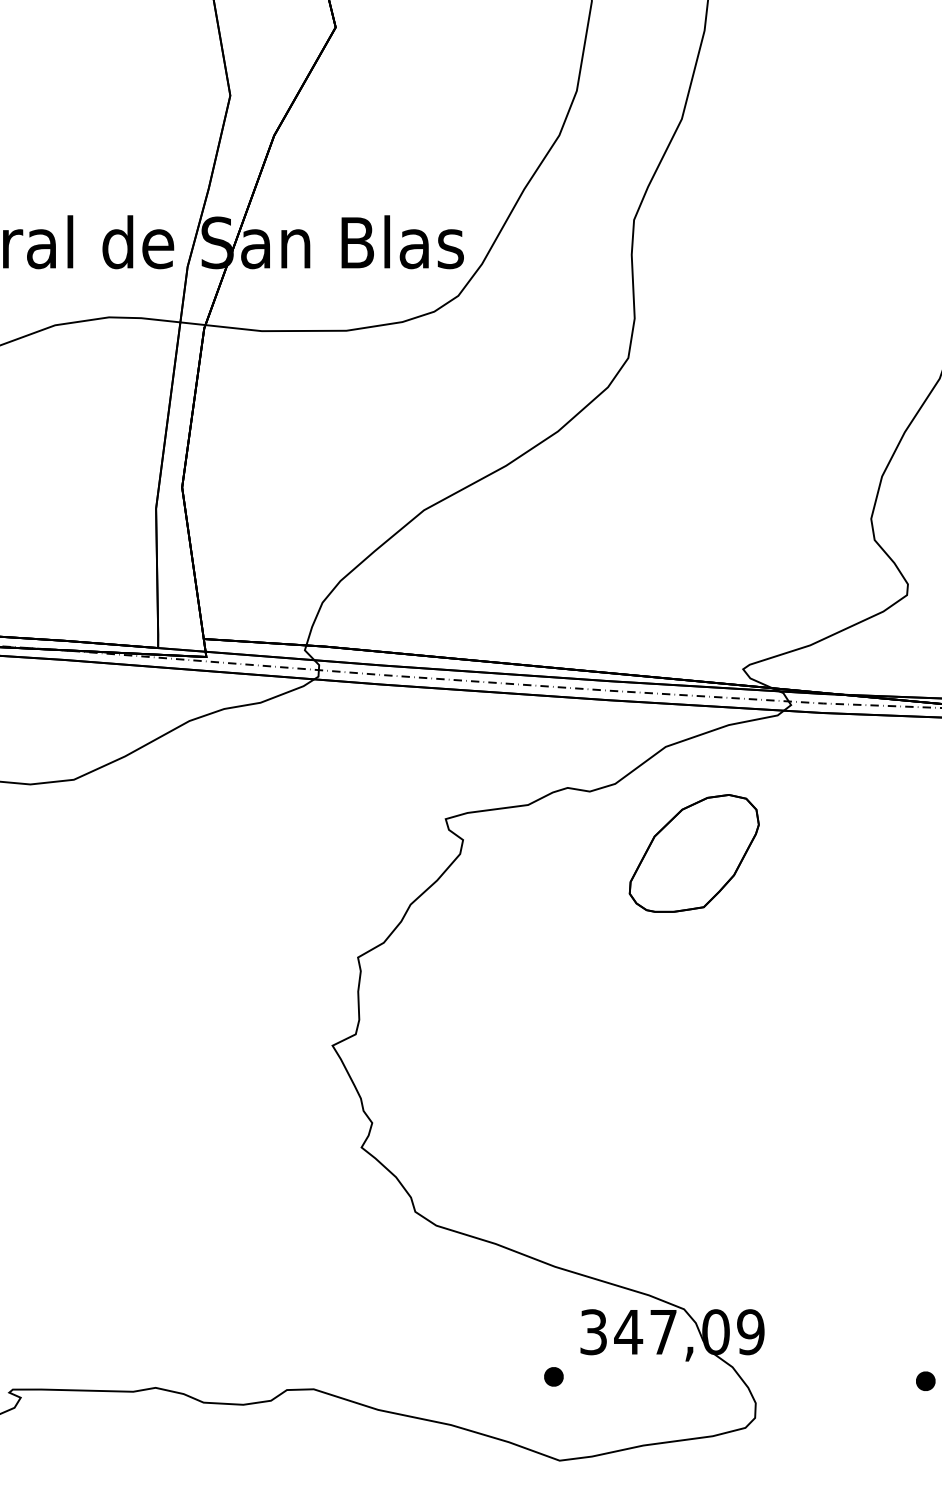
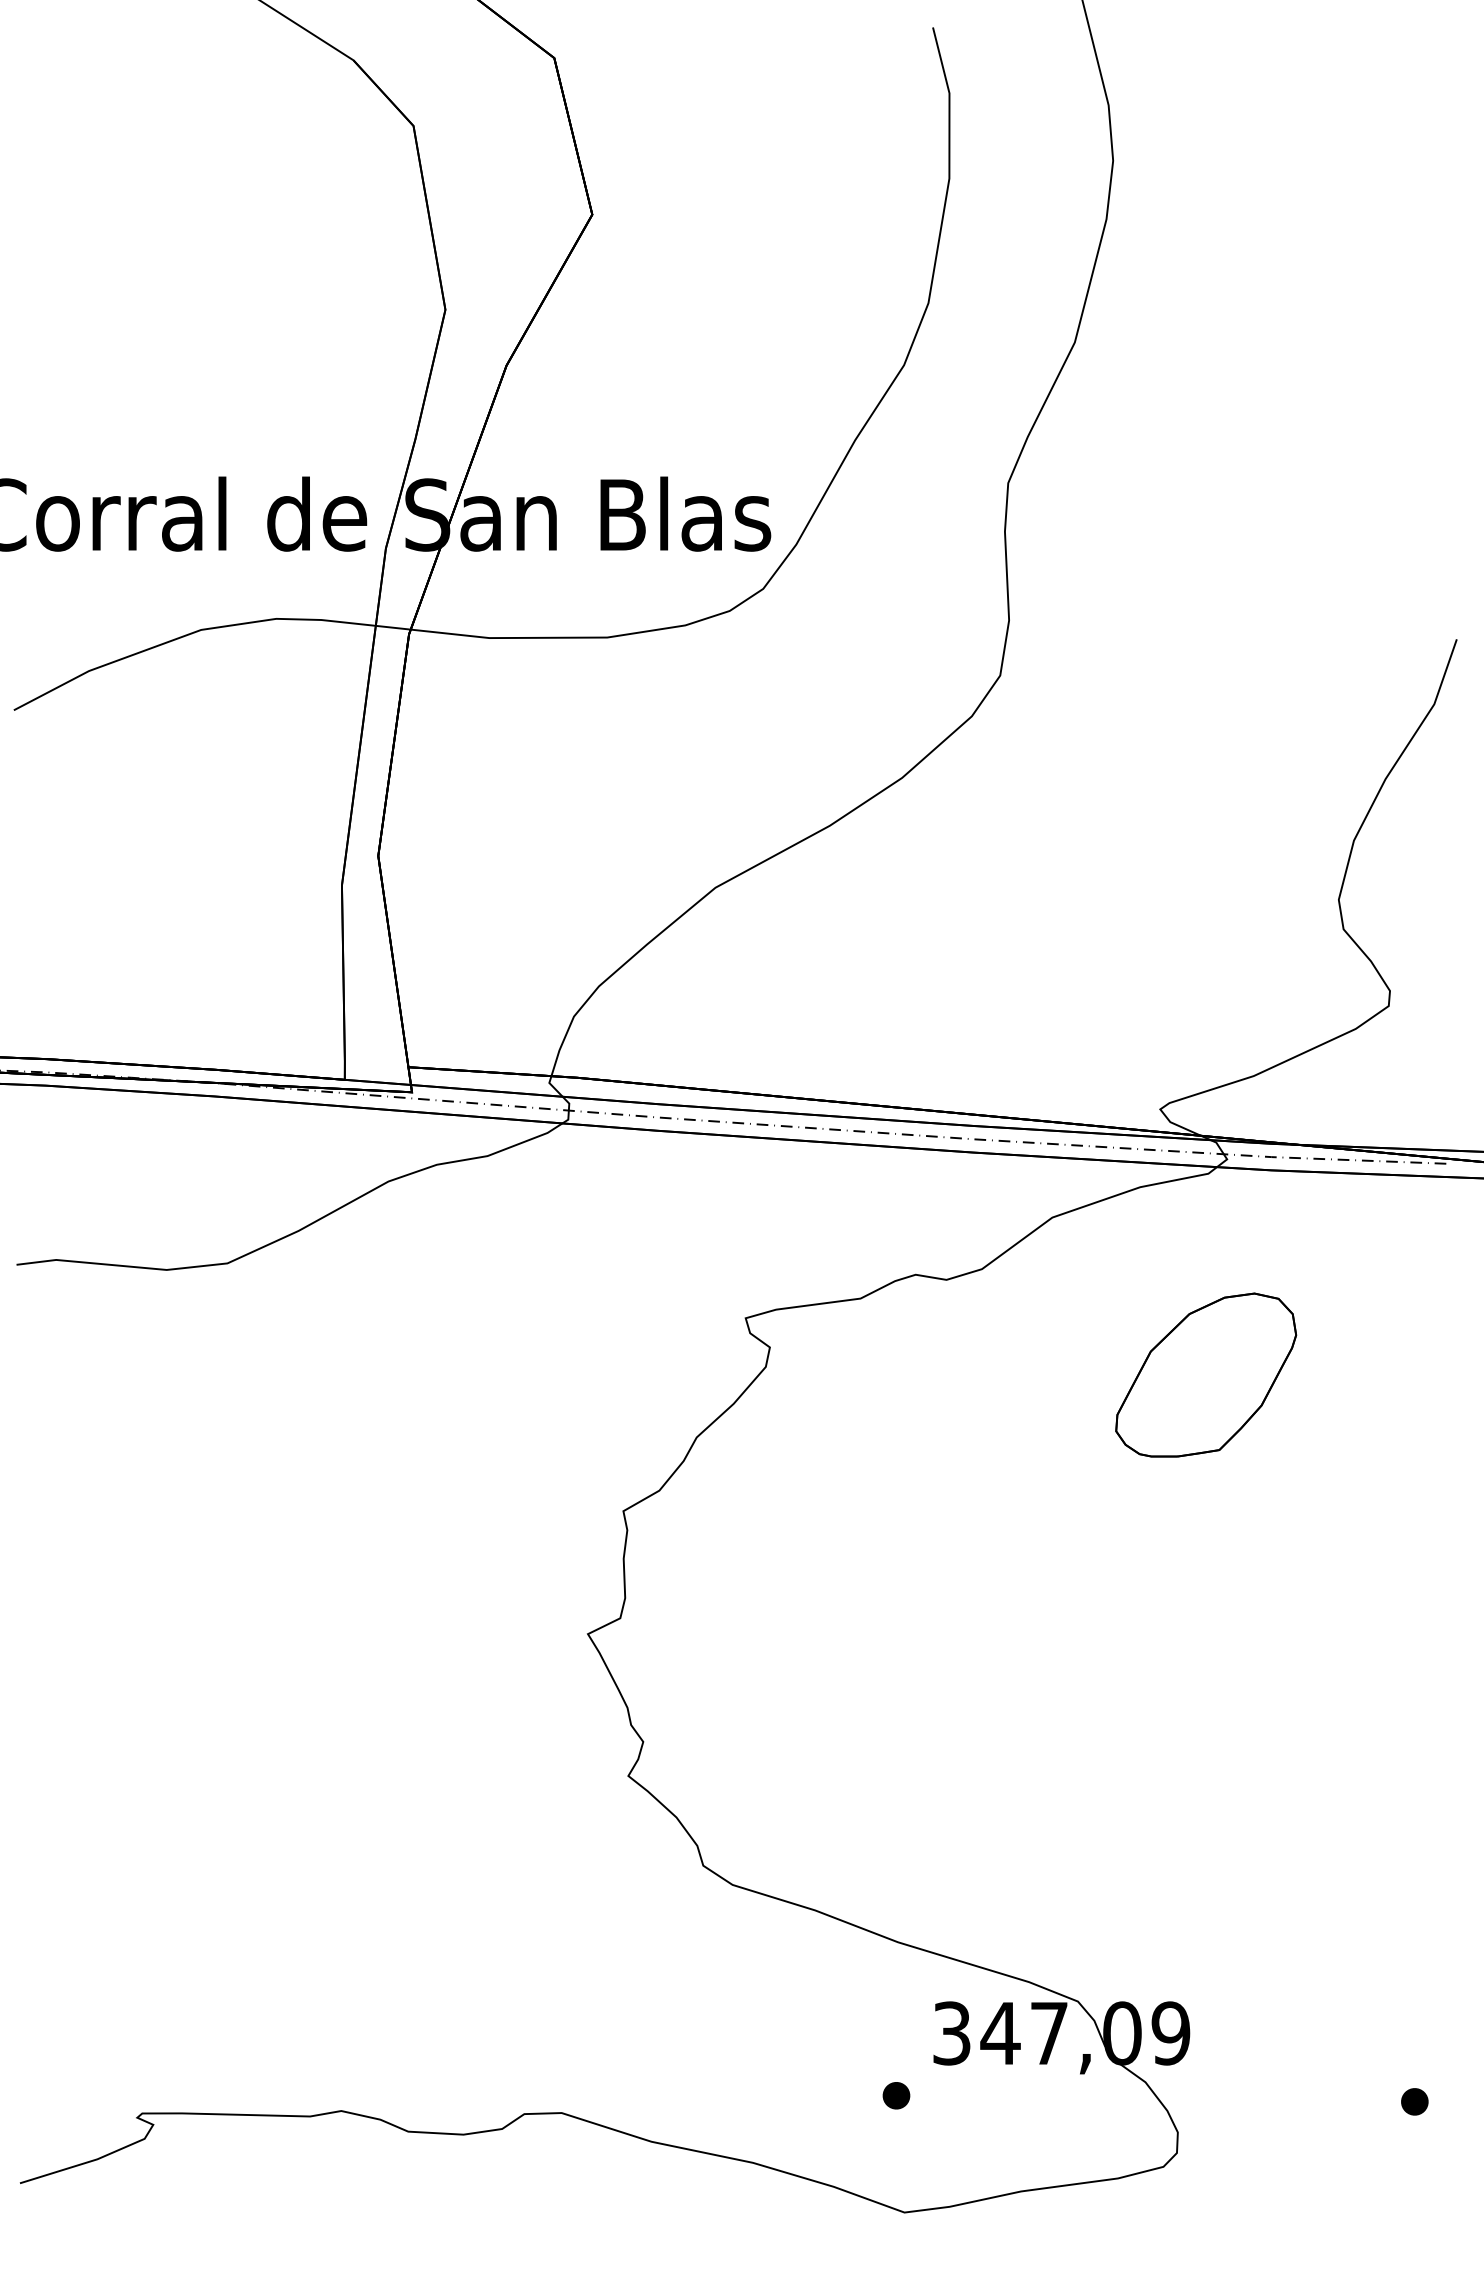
part: (694, 853) -> (1206, 1374), moved

